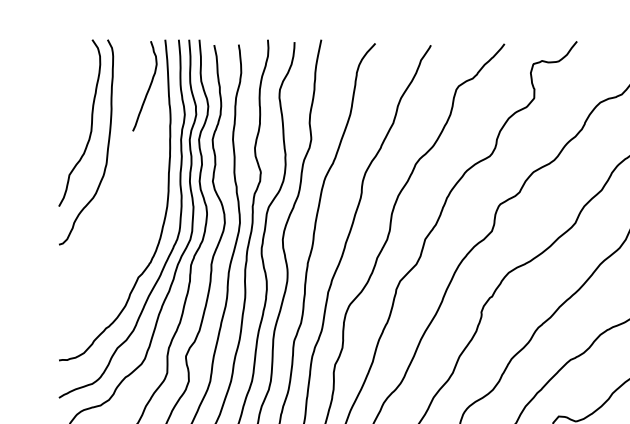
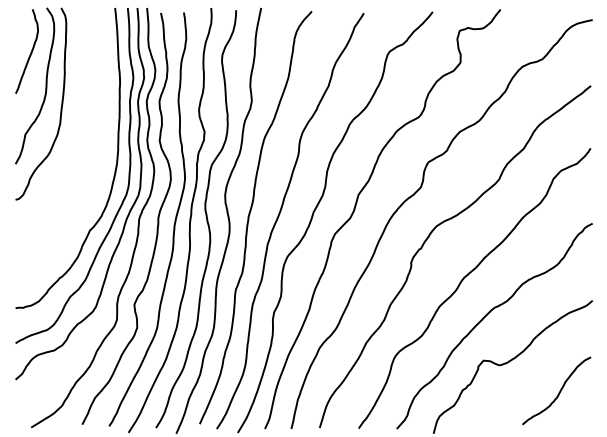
curve: (148, 87) -> (30, 52), moved

